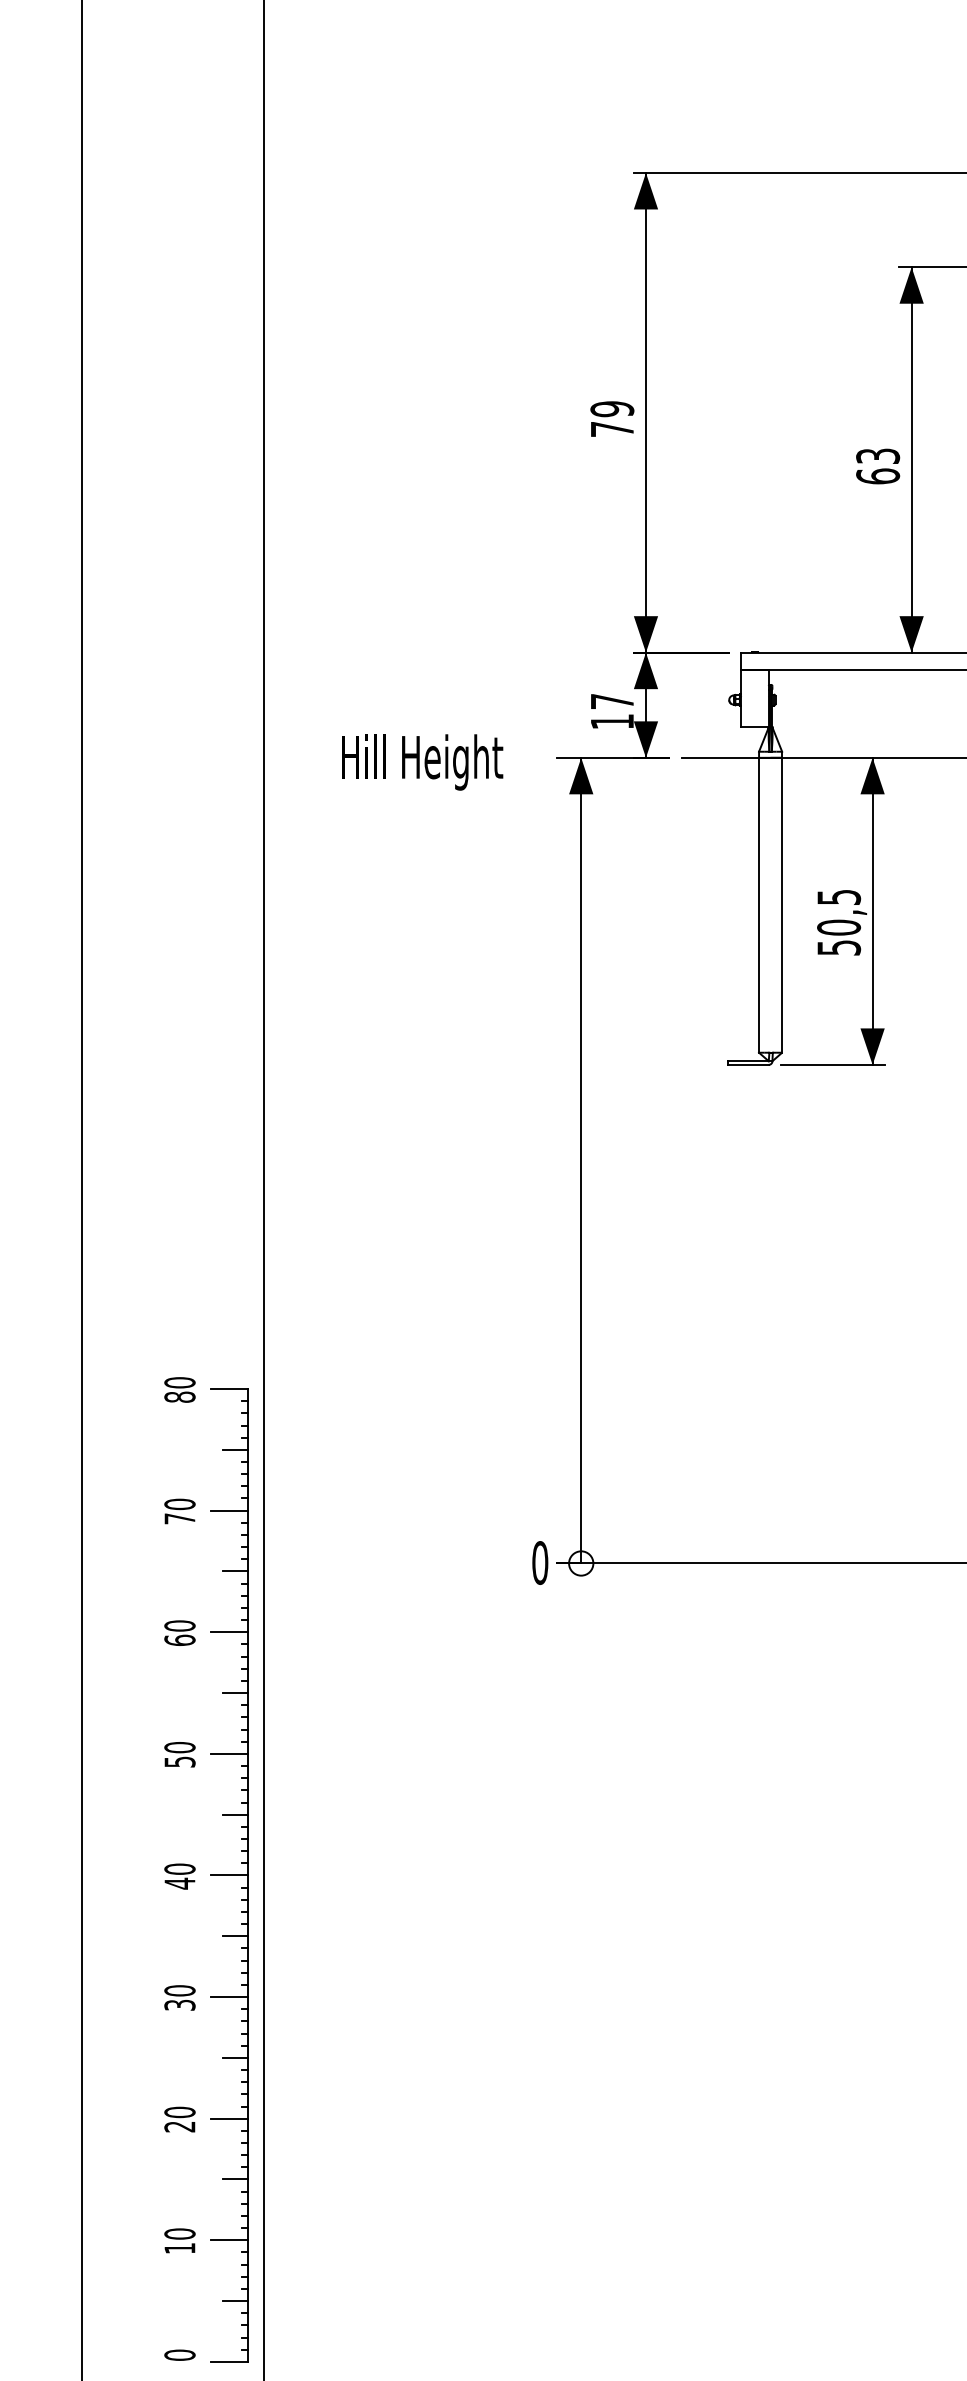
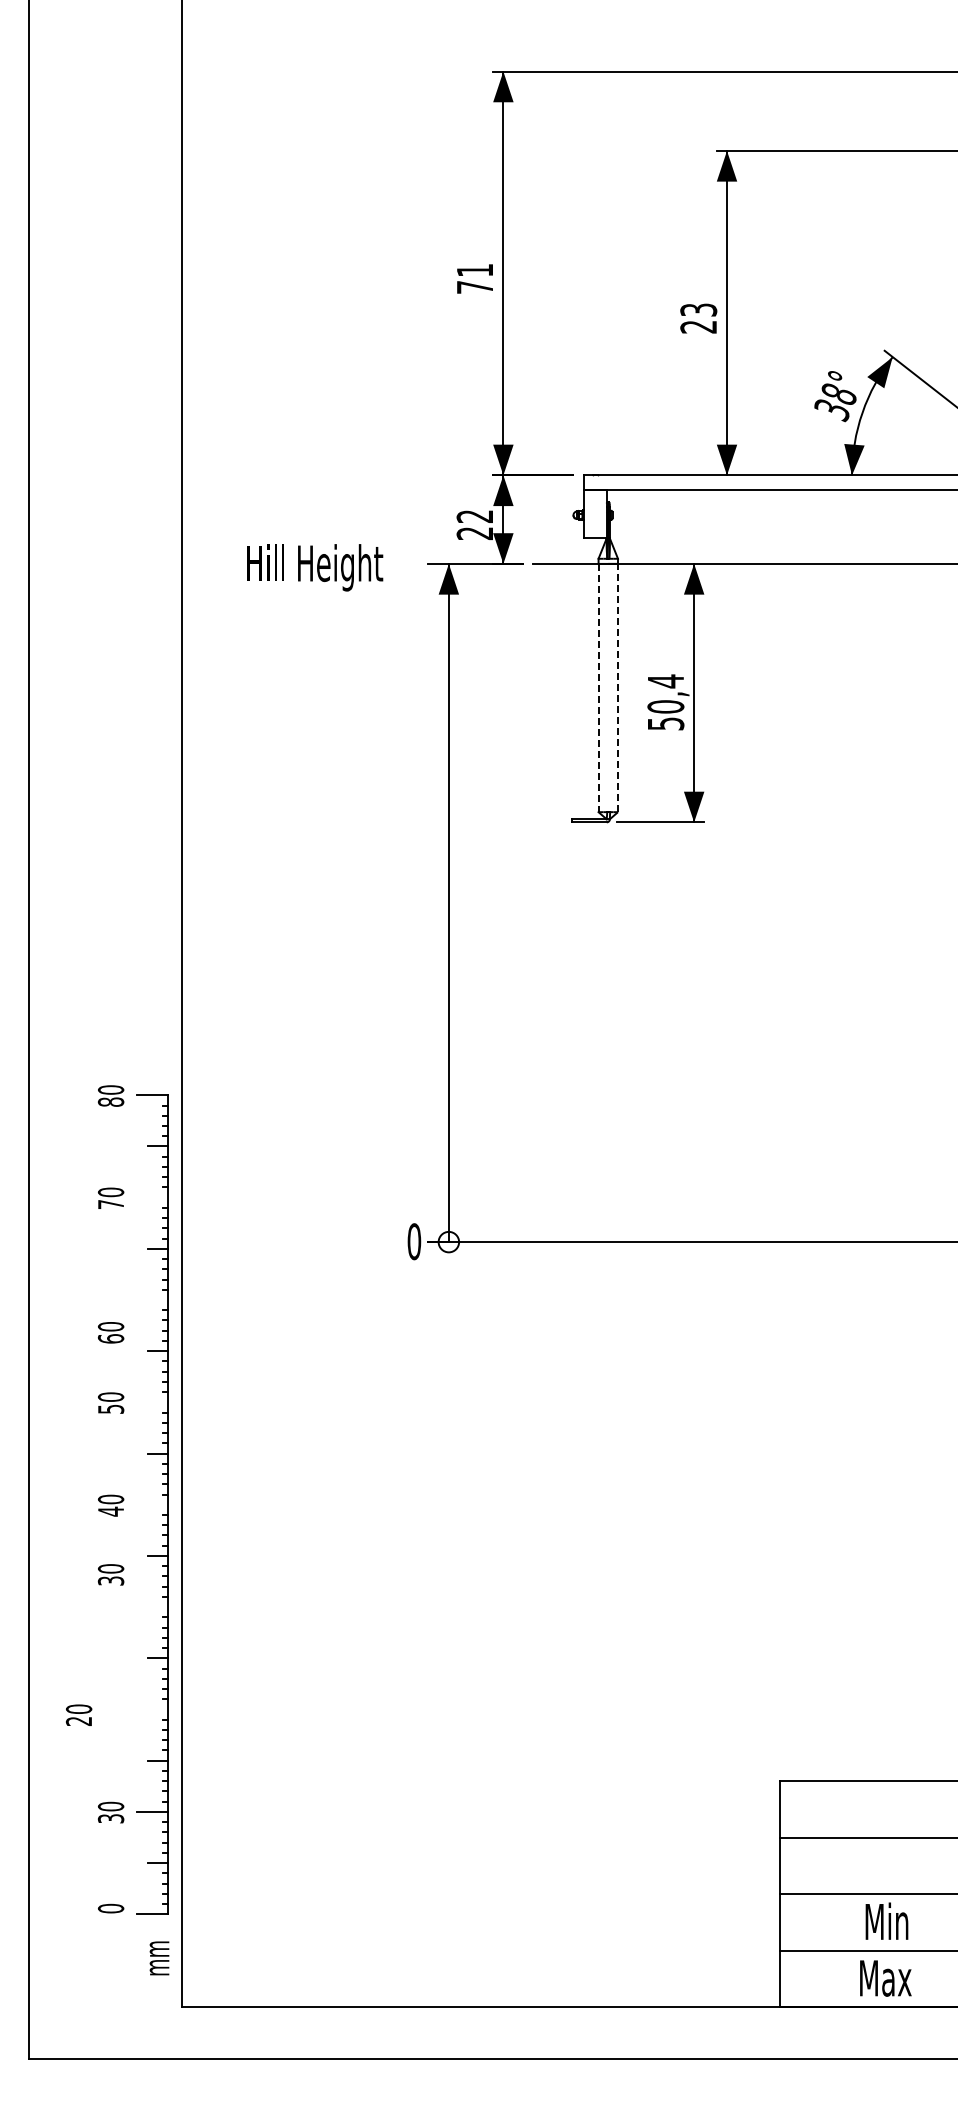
text: (611, 409) -> (474, 270), 79 -> 71
text: (877, 475) -> (698, 326), 63 -> 23
text: (611, 712) -> (474, 525), 17 -> 22
text: (839, 897) -> (666, 681), 50,5 -> 50,4
line: (782, 904) -> (618, 687), solid -> dashed
line: (758, 905) -> (598, 688), solid -> dashed
line: (229, 1510) -> (152, 1197), removed
text: (179, 1632) -> (110, 1332), moved
line: (229, 1632) -> (152, 1300), removed
line: (229, 1753) -> (152, 1402), removed
line: (229, 1875) -> (152, 1504), removed
text: (179, 1997) -> (110, 1574), moved
line: (229, 1997) -> (152, 1607), removed
text: (180, 2118) -> (79, 1714), moved
line: (229, 2118) -> (152, 1709), removed
text: (179, 2248) -> (110, 1818), 10 -> 30

